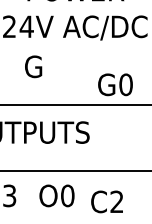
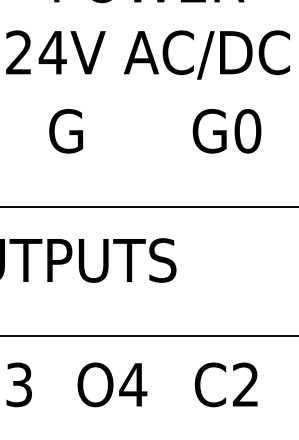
text: (115, 84) -> (227, 130), moved
text: (67, 195) -> (132, 384), O0 -> O4
text: (106, 201) -> (225, 384), moved

